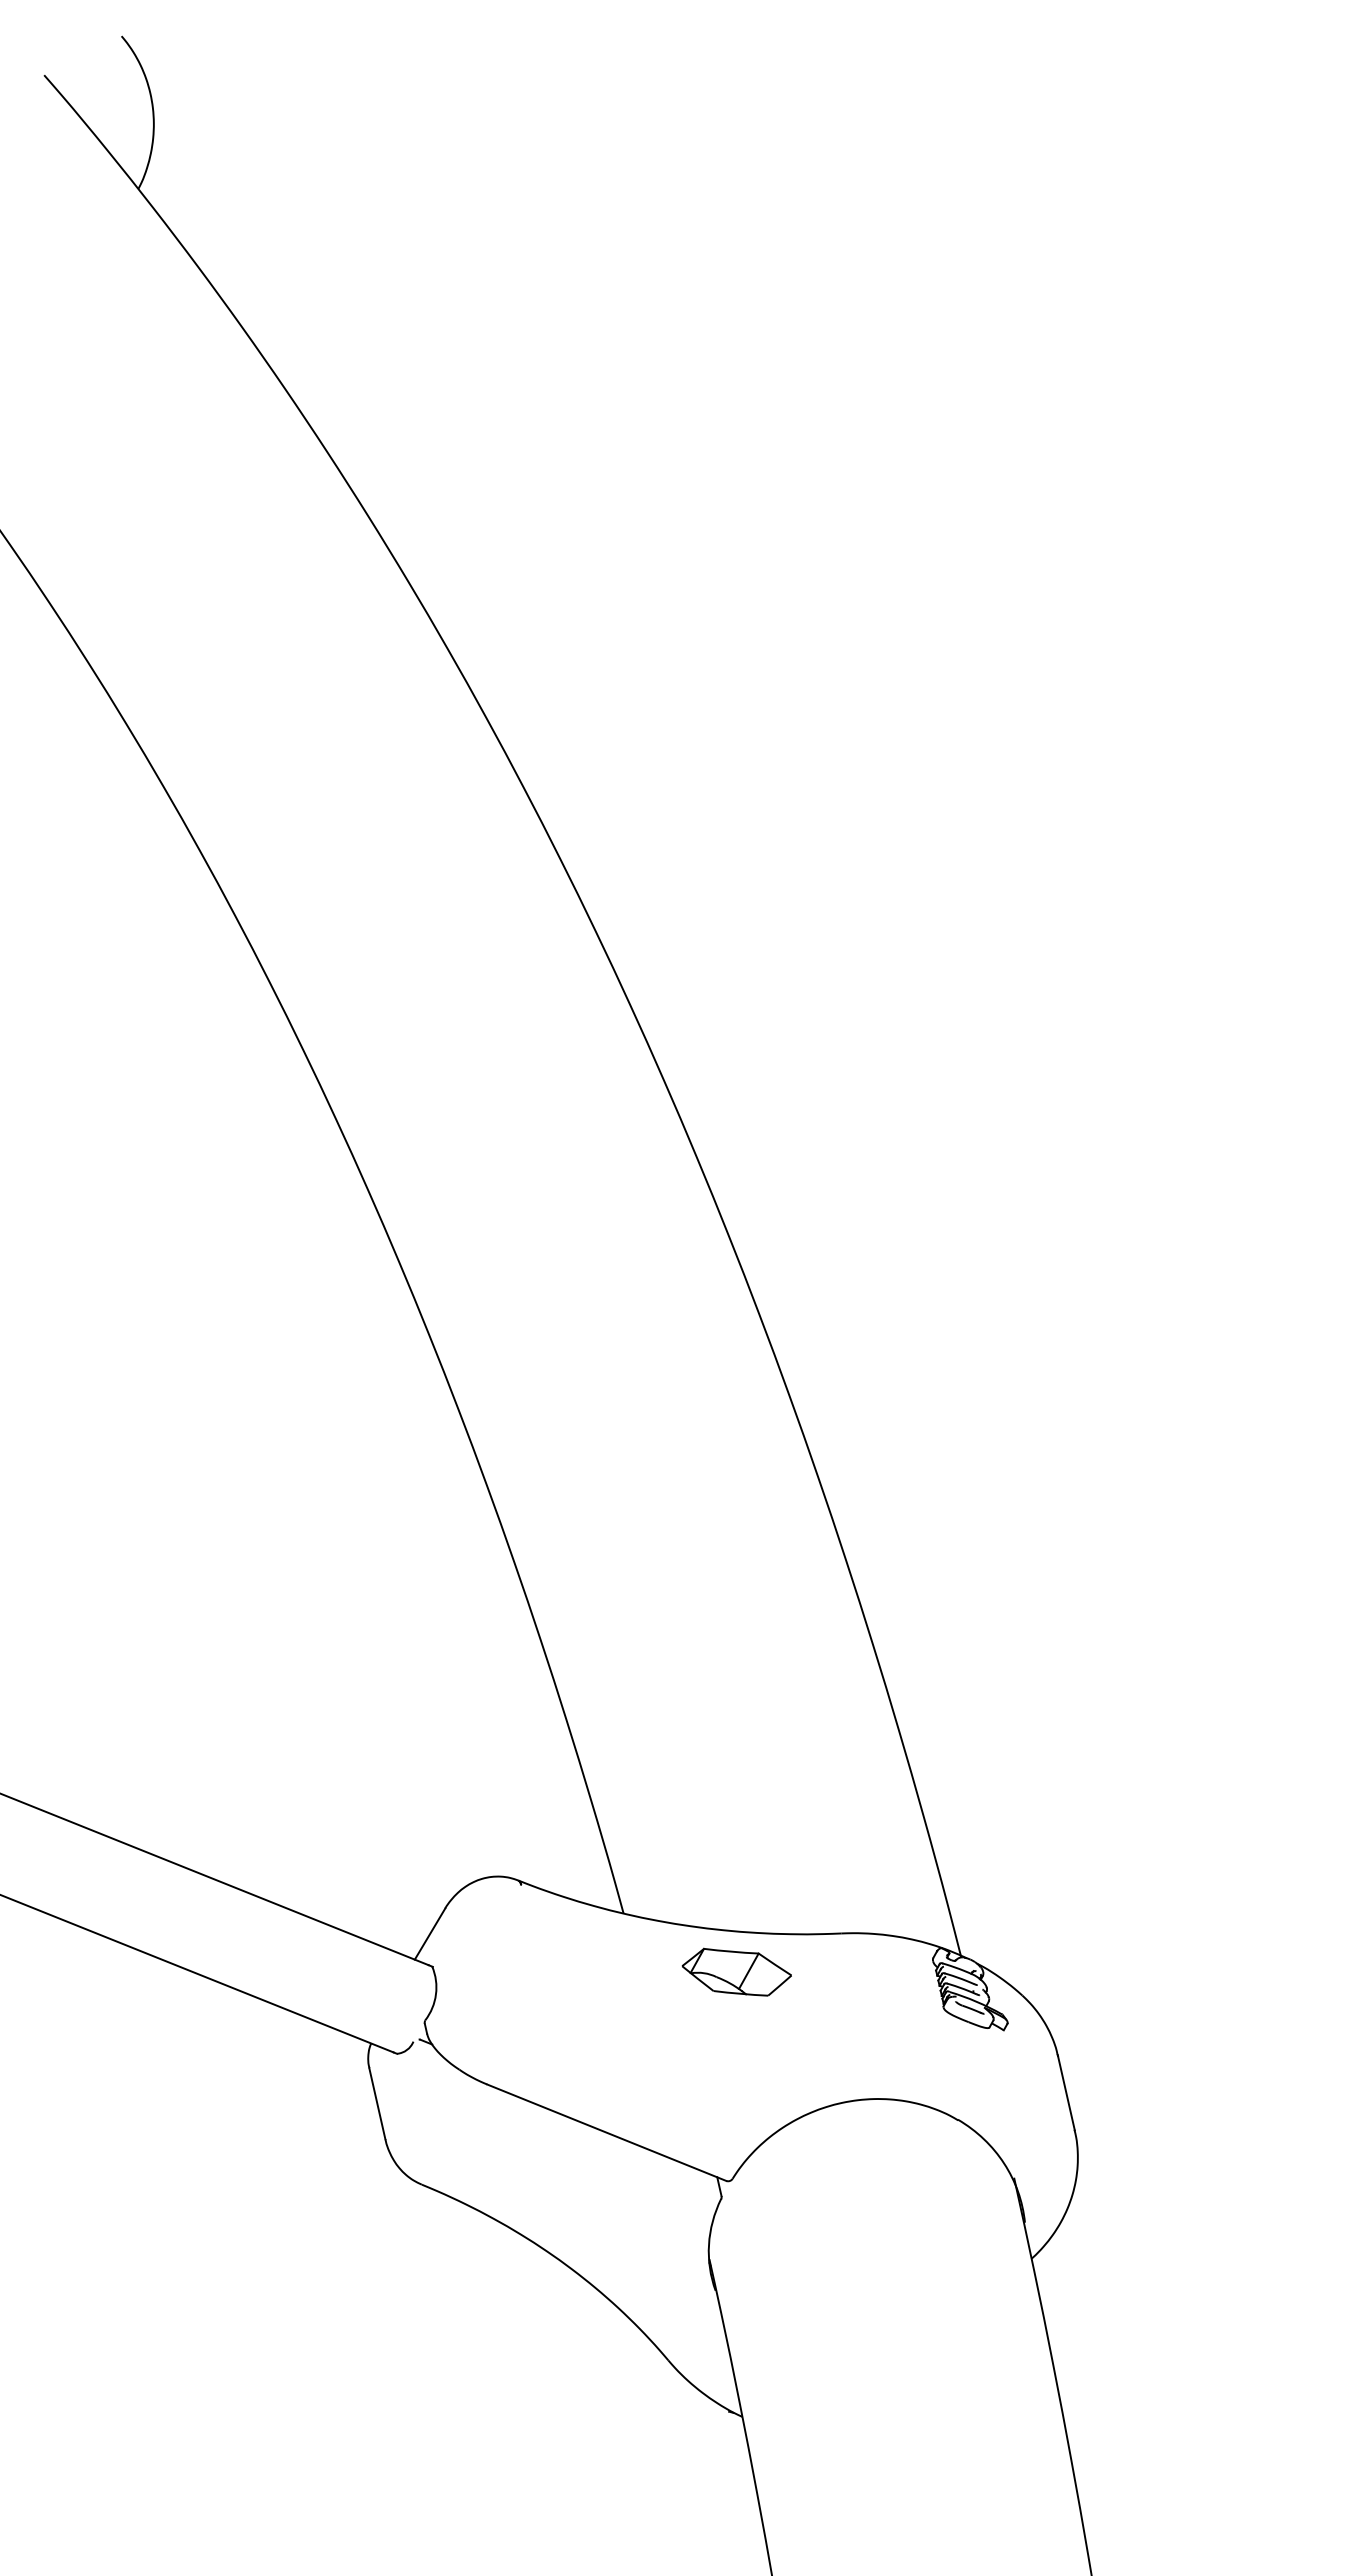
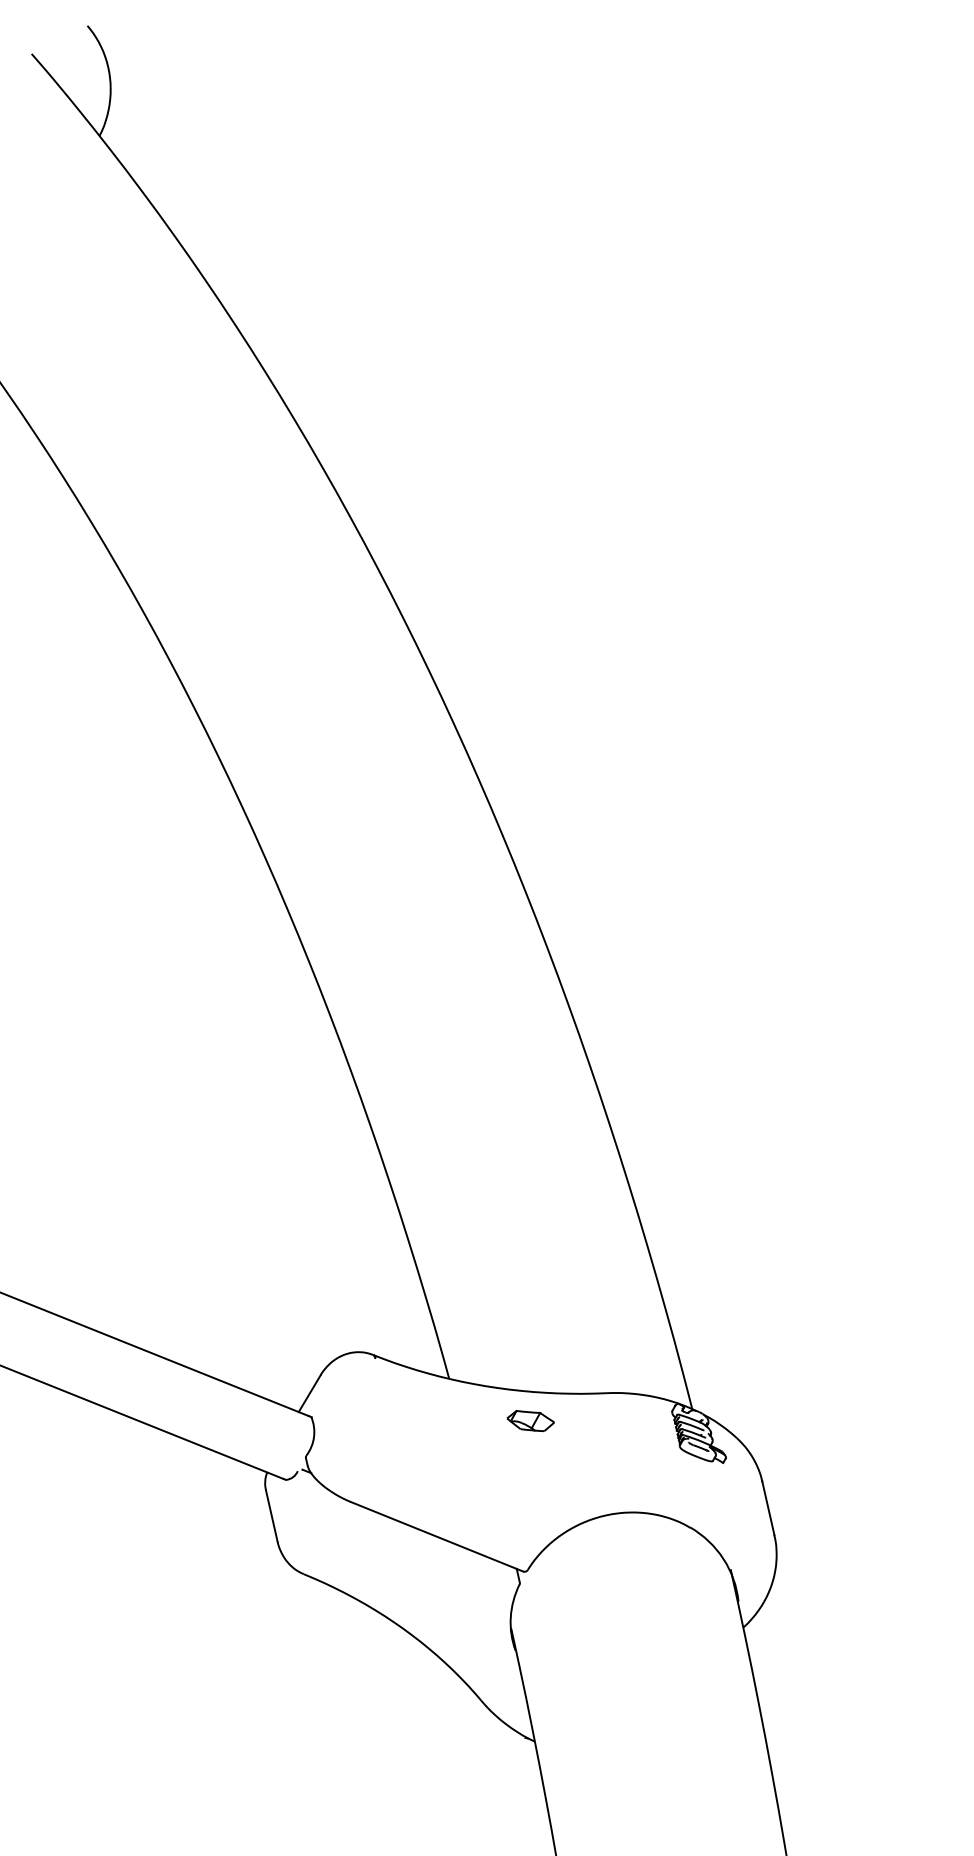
part: (736, 1971) -> (530, 1420), size x0.6

